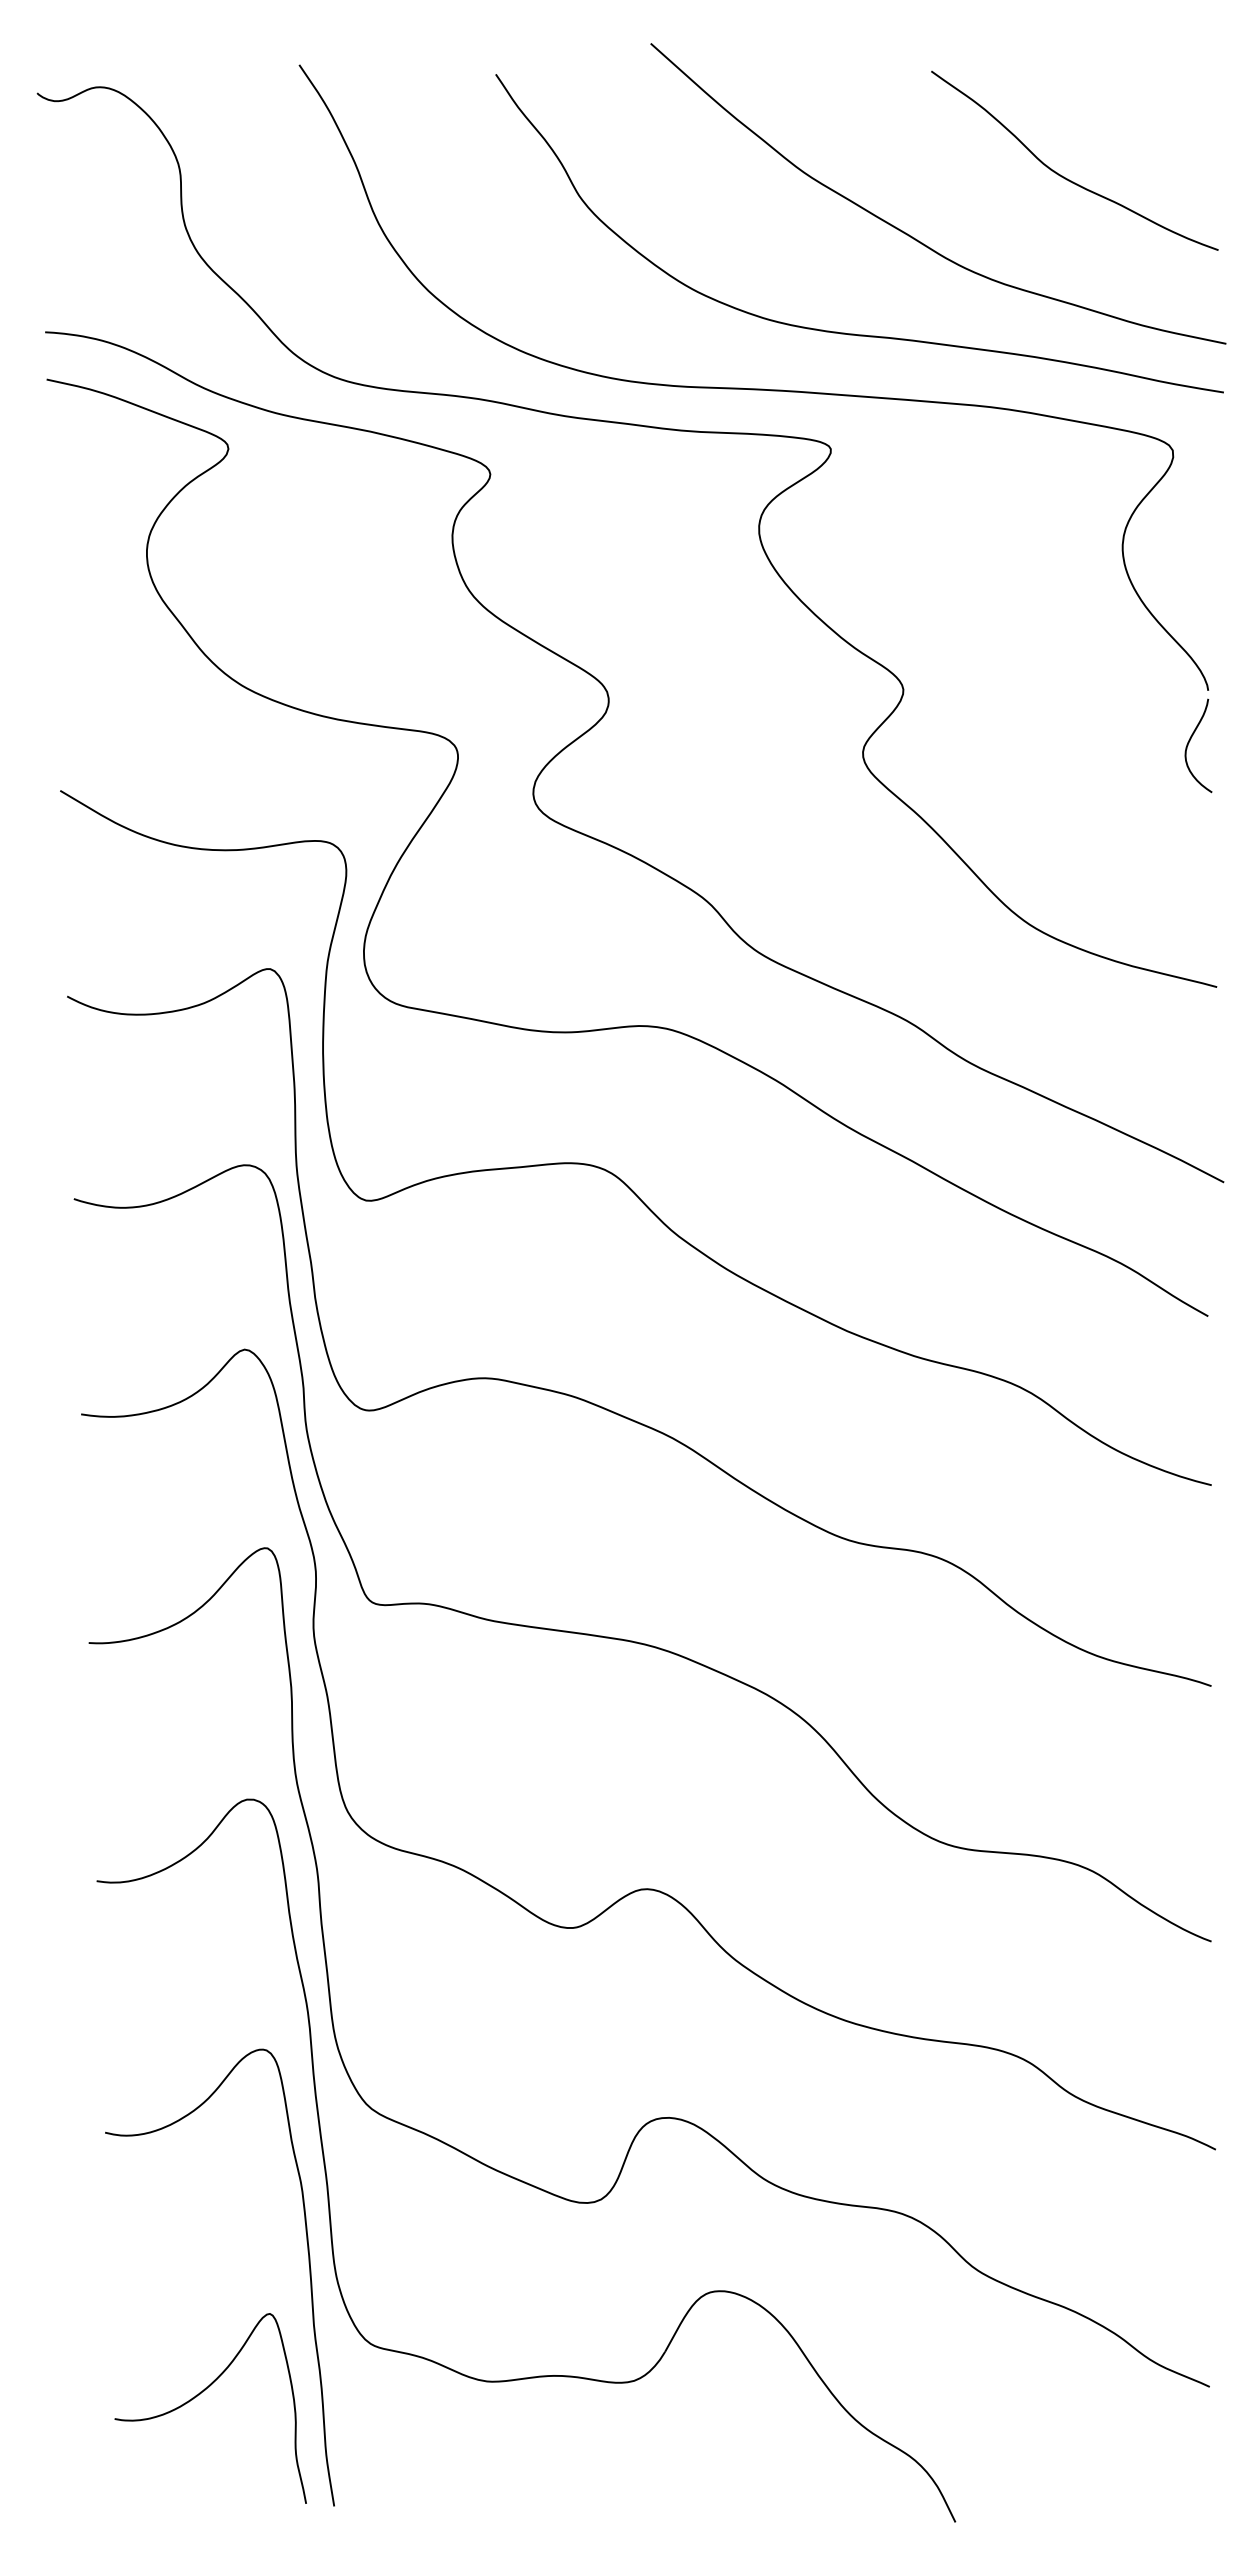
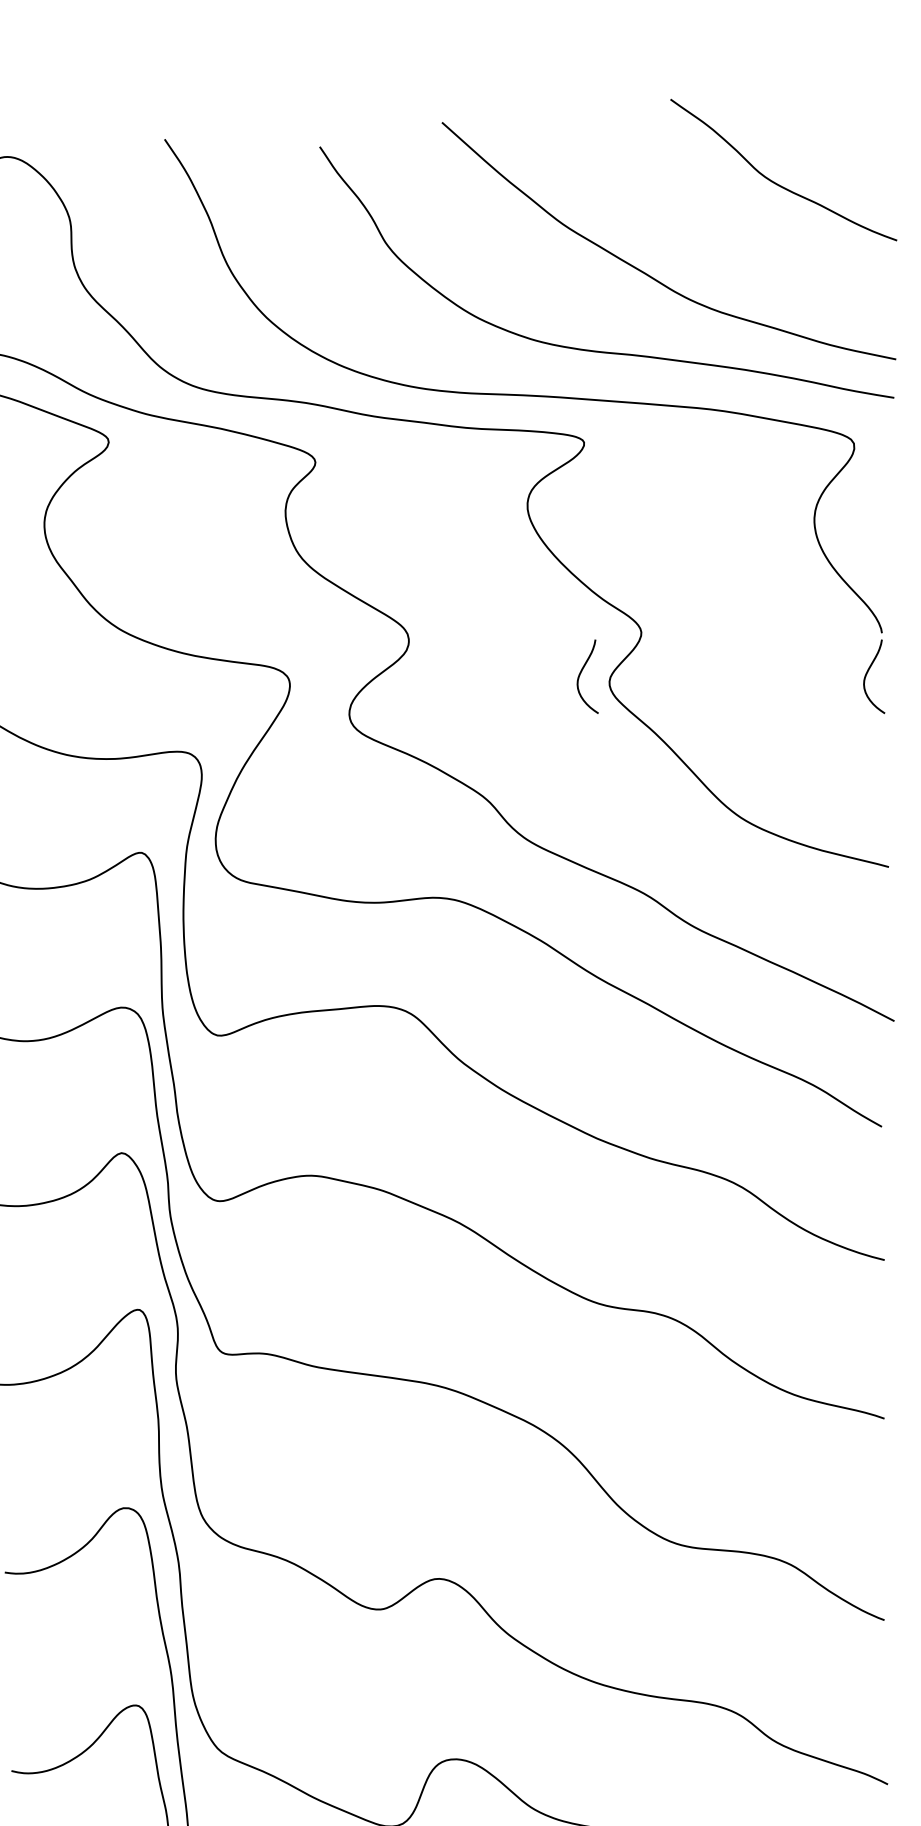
curve: (1064, 176) -> (775, 182), moved
curve: (827, 741) -> (581, 673), added

